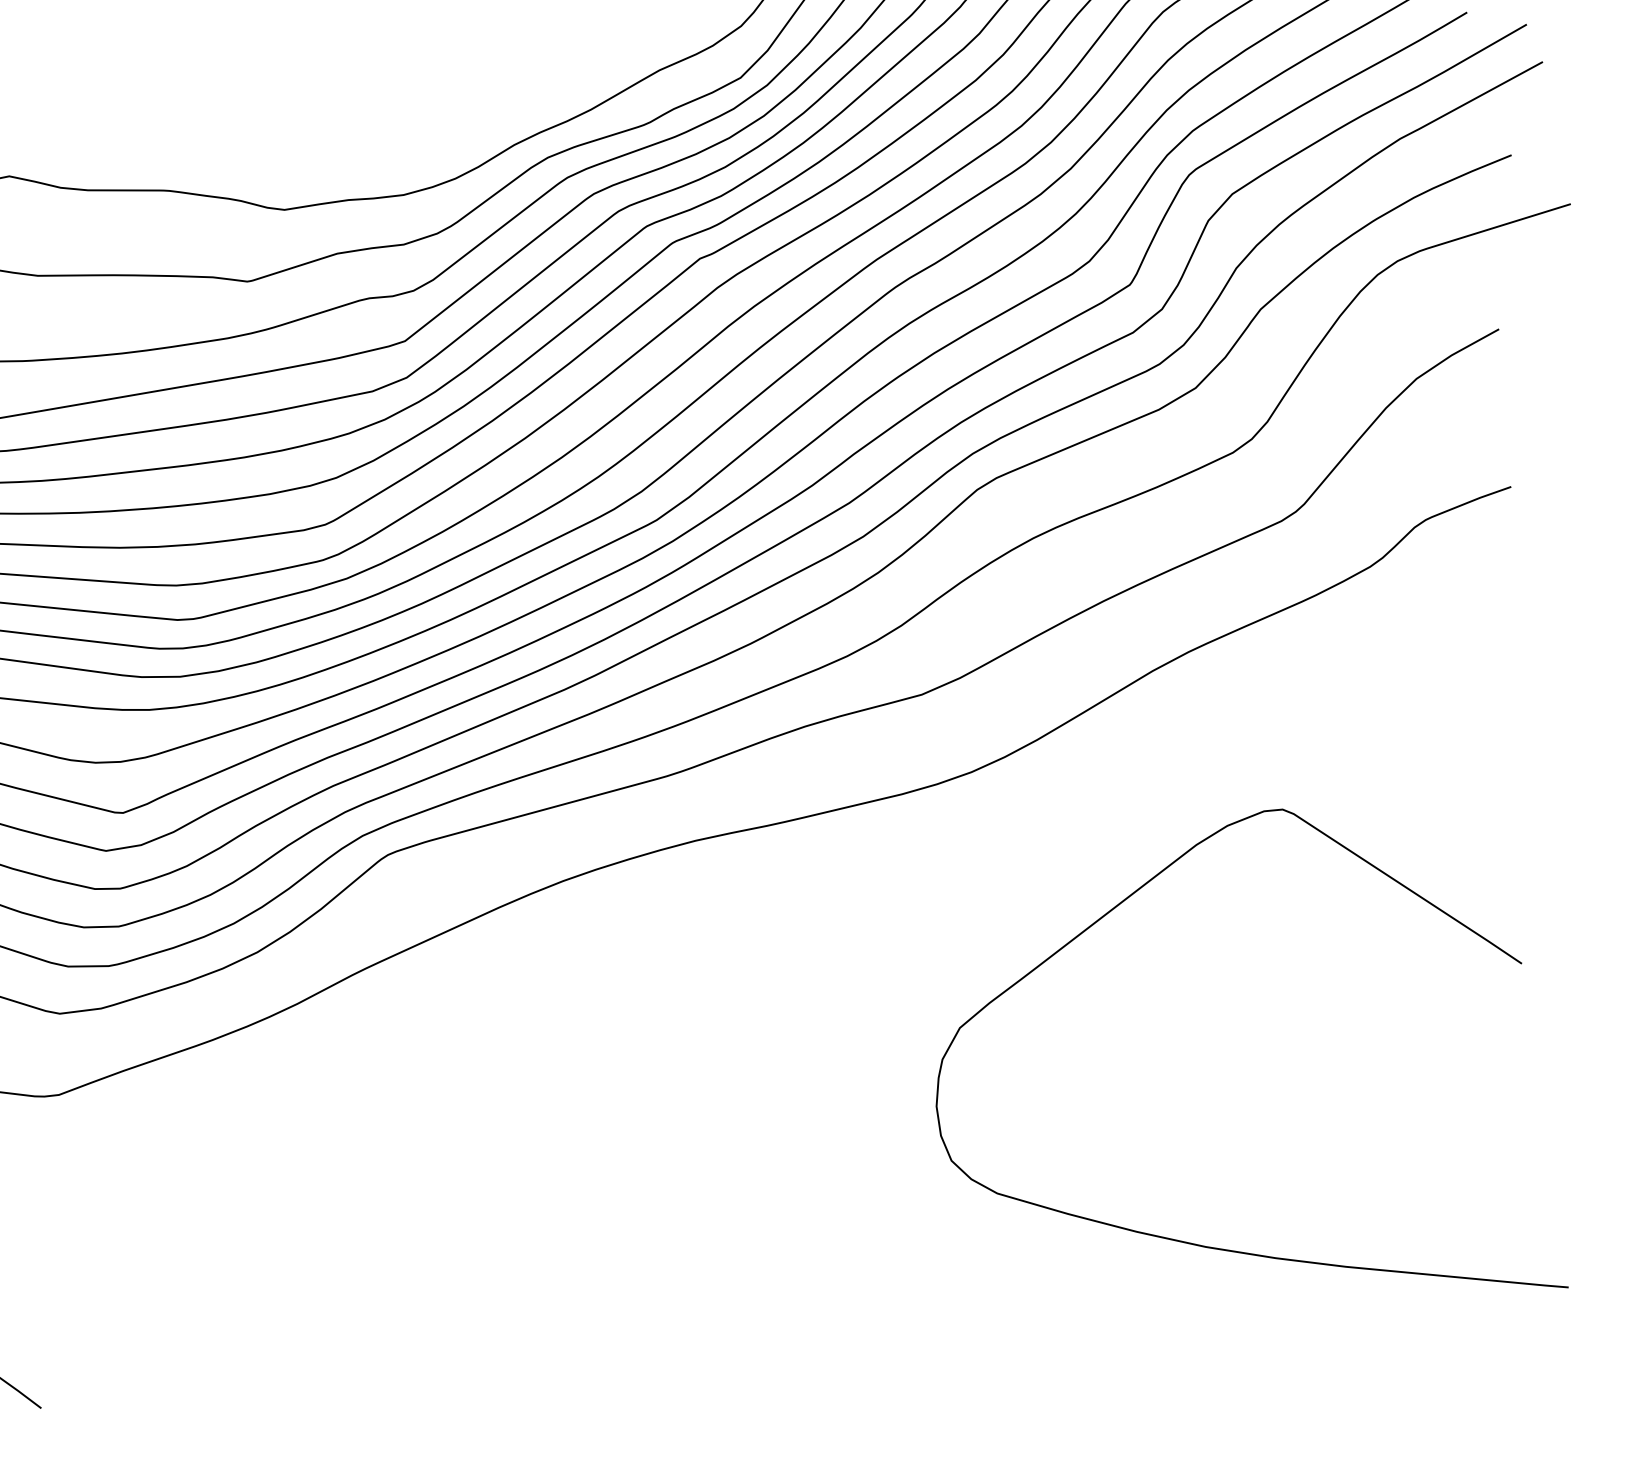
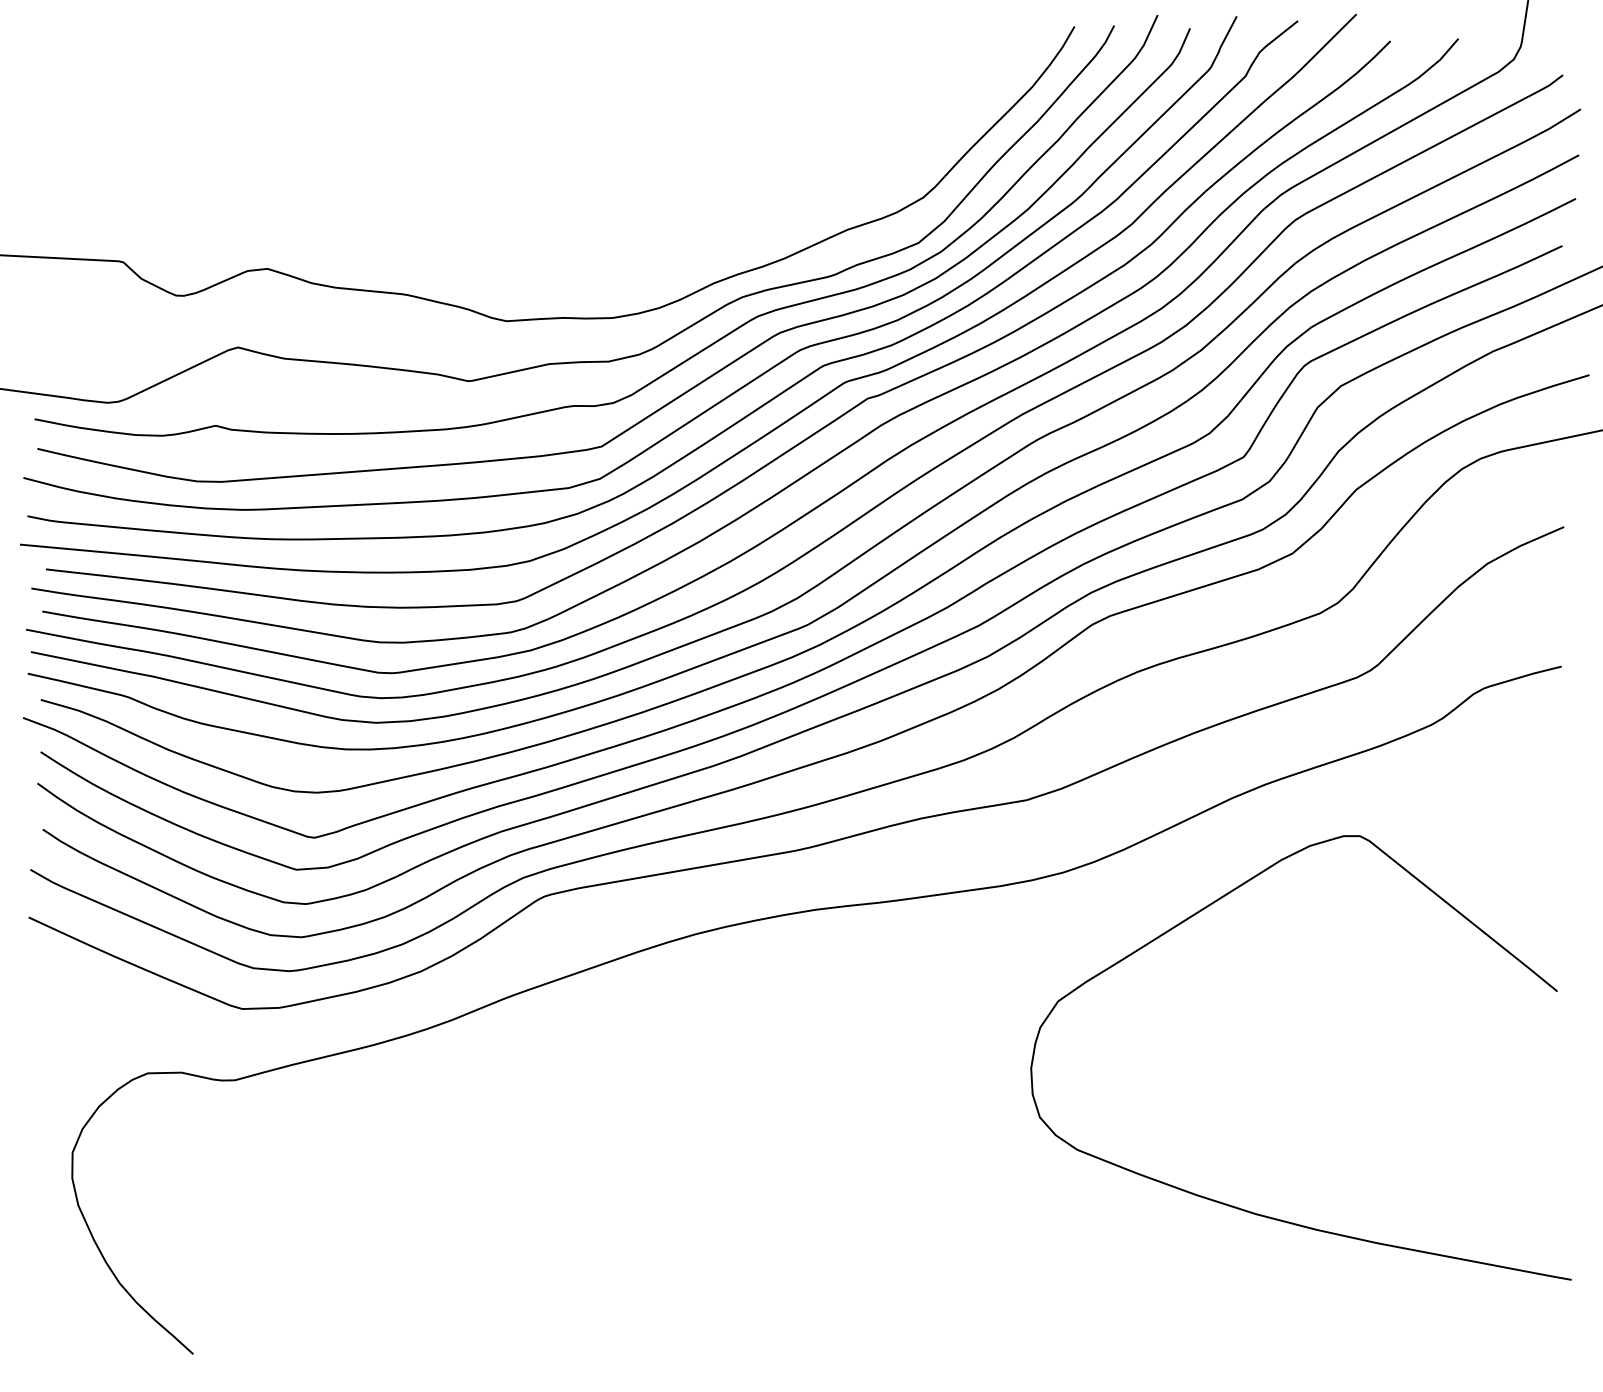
curve: (1213, 1246) -> (1262, 1214), moved

